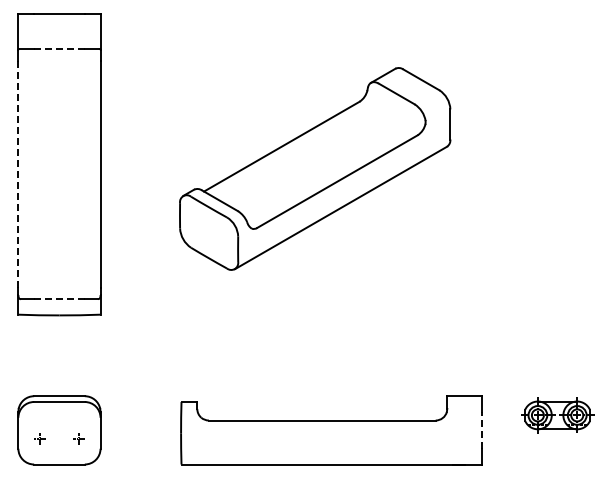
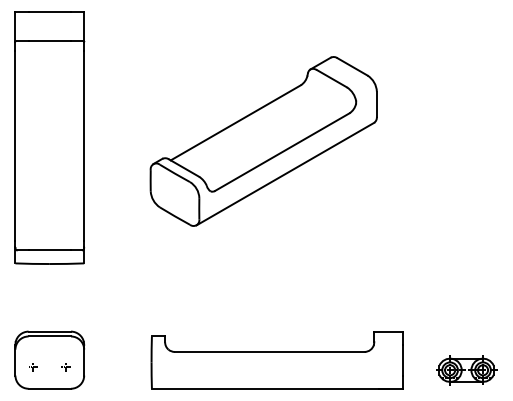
line: (58, 49) -> (48, 41), dashed -> solid
line: (18, 174) -> (15, 146), dashed -> solid
line: (59, 299) -> (49, 250), dashed -> solid
part: (557, 415) -> (466, 370), moved
line: (482, 429) -> (403, 359), dashed -> solid

